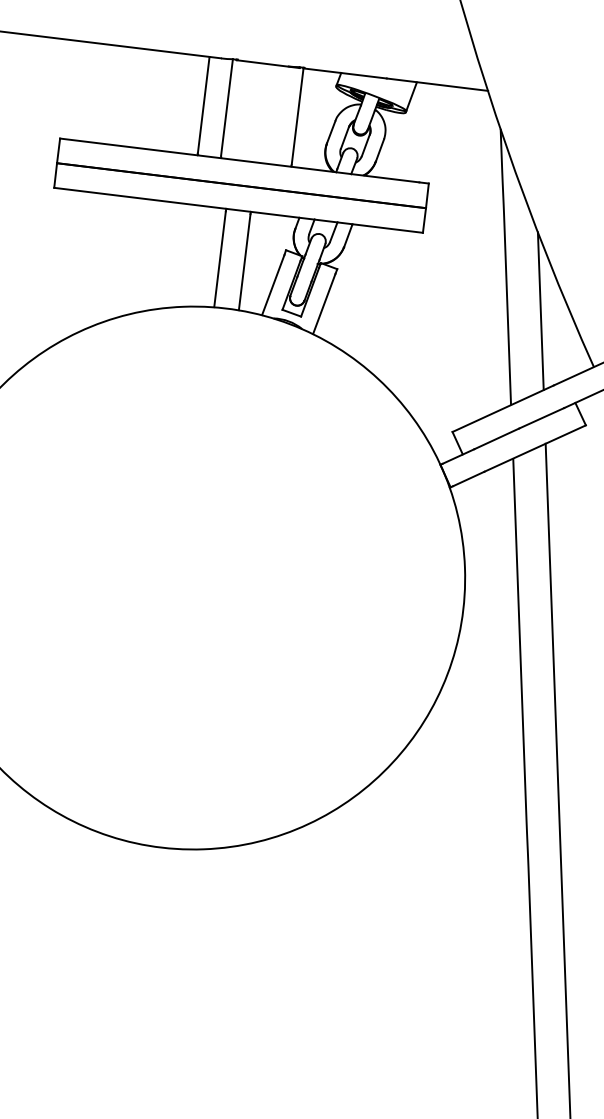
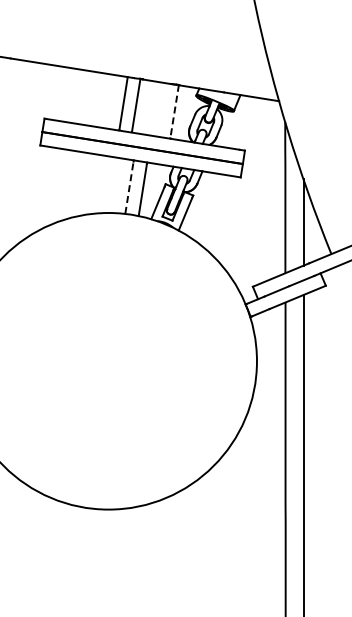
line: (297, 116) -> (174, 111), solid -> dashed
line: (220, 258) -> (129, 187), solid -> dashed

